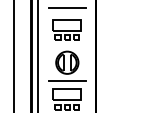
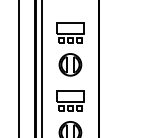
line: (67, 8) -> (70, 11), removed
line: (67, 81) -> (70, 83), removed

